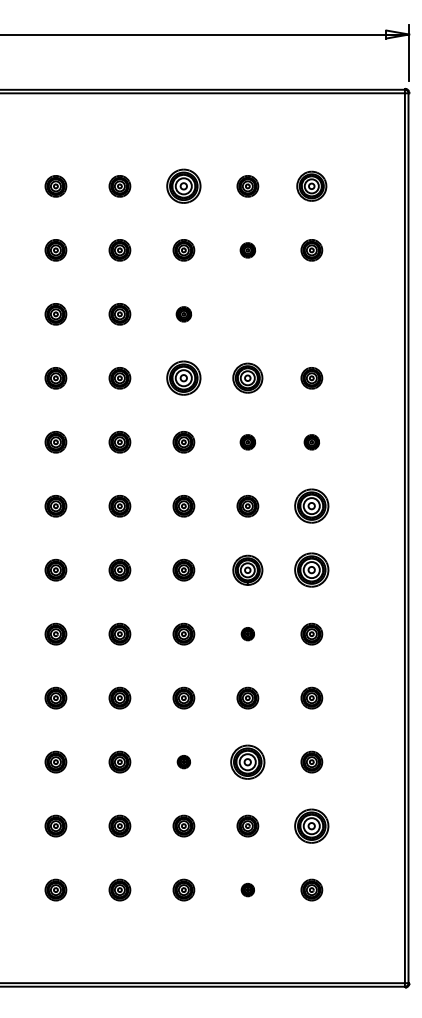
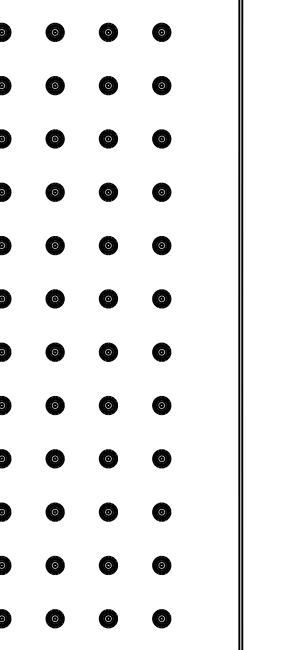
part: (183, 186) -> (54, 32), size x0.62
part: (311, 186) -> (161, 32), size x0.71
part: (247, 250) -> (108, 85), size x1.43
part: (183, 314) -> (54, 139), size x1.43
part: (247, 314) -> (108, 139), added
part: (311, 314) -> (161, 139), added
part: (183, 378) -> (54, 192), size x0.62
part: (247, 378) -> (108, 192), size x0.71
part: (247, 442) -> (108, 245), size x1.43
part: (311, 442) -> (161, 245), size x1.43
part: (311, 506) -> (161, 299), size x0.62
part: (247, 569) -> (108, 351), size x0.71
part: (311, 570) -> (161, 352), size x0.62
part: (247, 633) -> (108, 404), size x1.67
part: (183, 761) -> (54, 511), size x1.67
part: (247, 761) -> (108, 511), size x0.62
part: (311, 825) -> (161, 564), size x0.62
part: (247, 889) -> (108, 618), size x1.67

